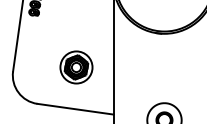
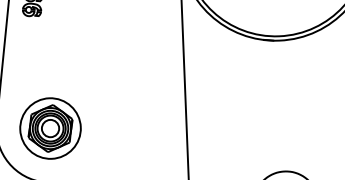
part: (76, 67) -> (50, 128), moved

